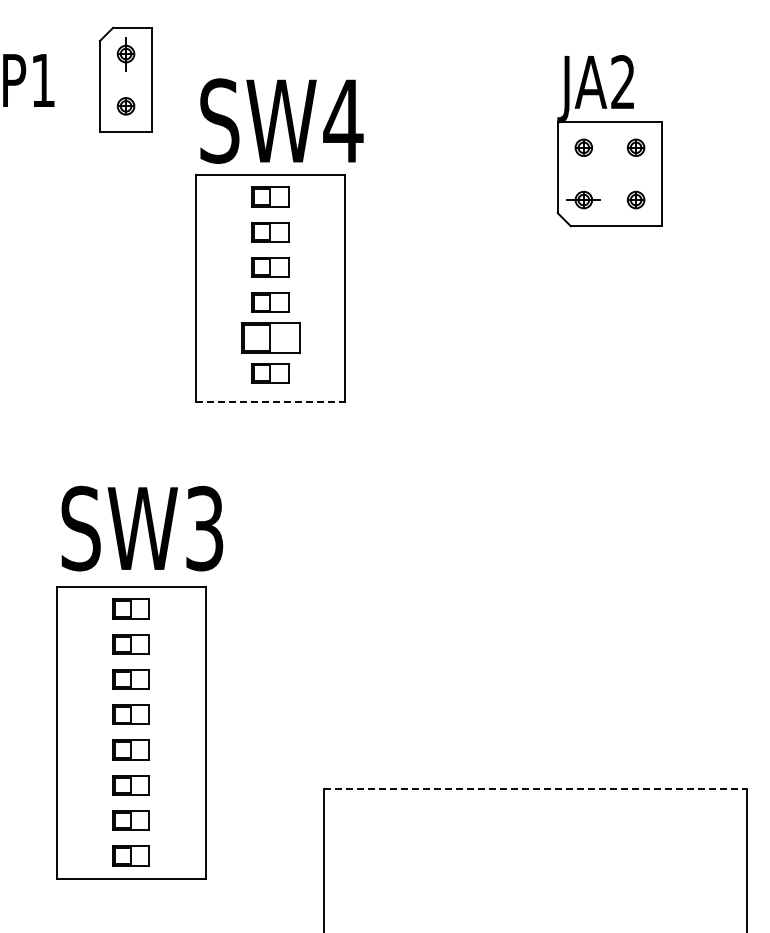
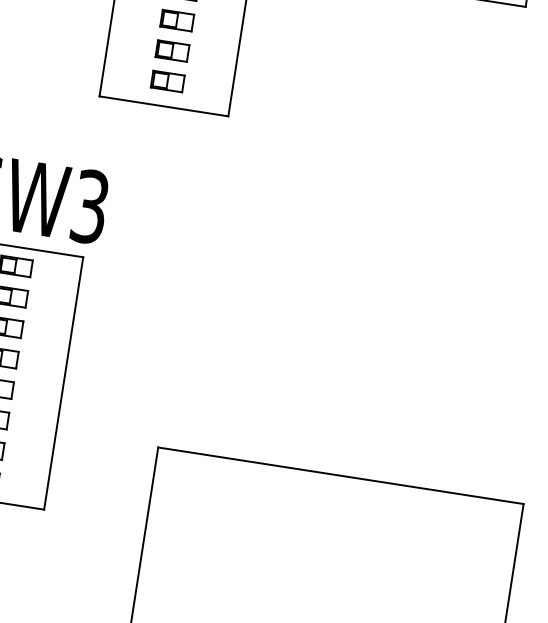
part: (270, 337) -> (172, 50), size x0.62
line: (270, 402) -> (163, 106), dashed -> solid
line: (535, 788) -> (341, 475), dashed -> solid

